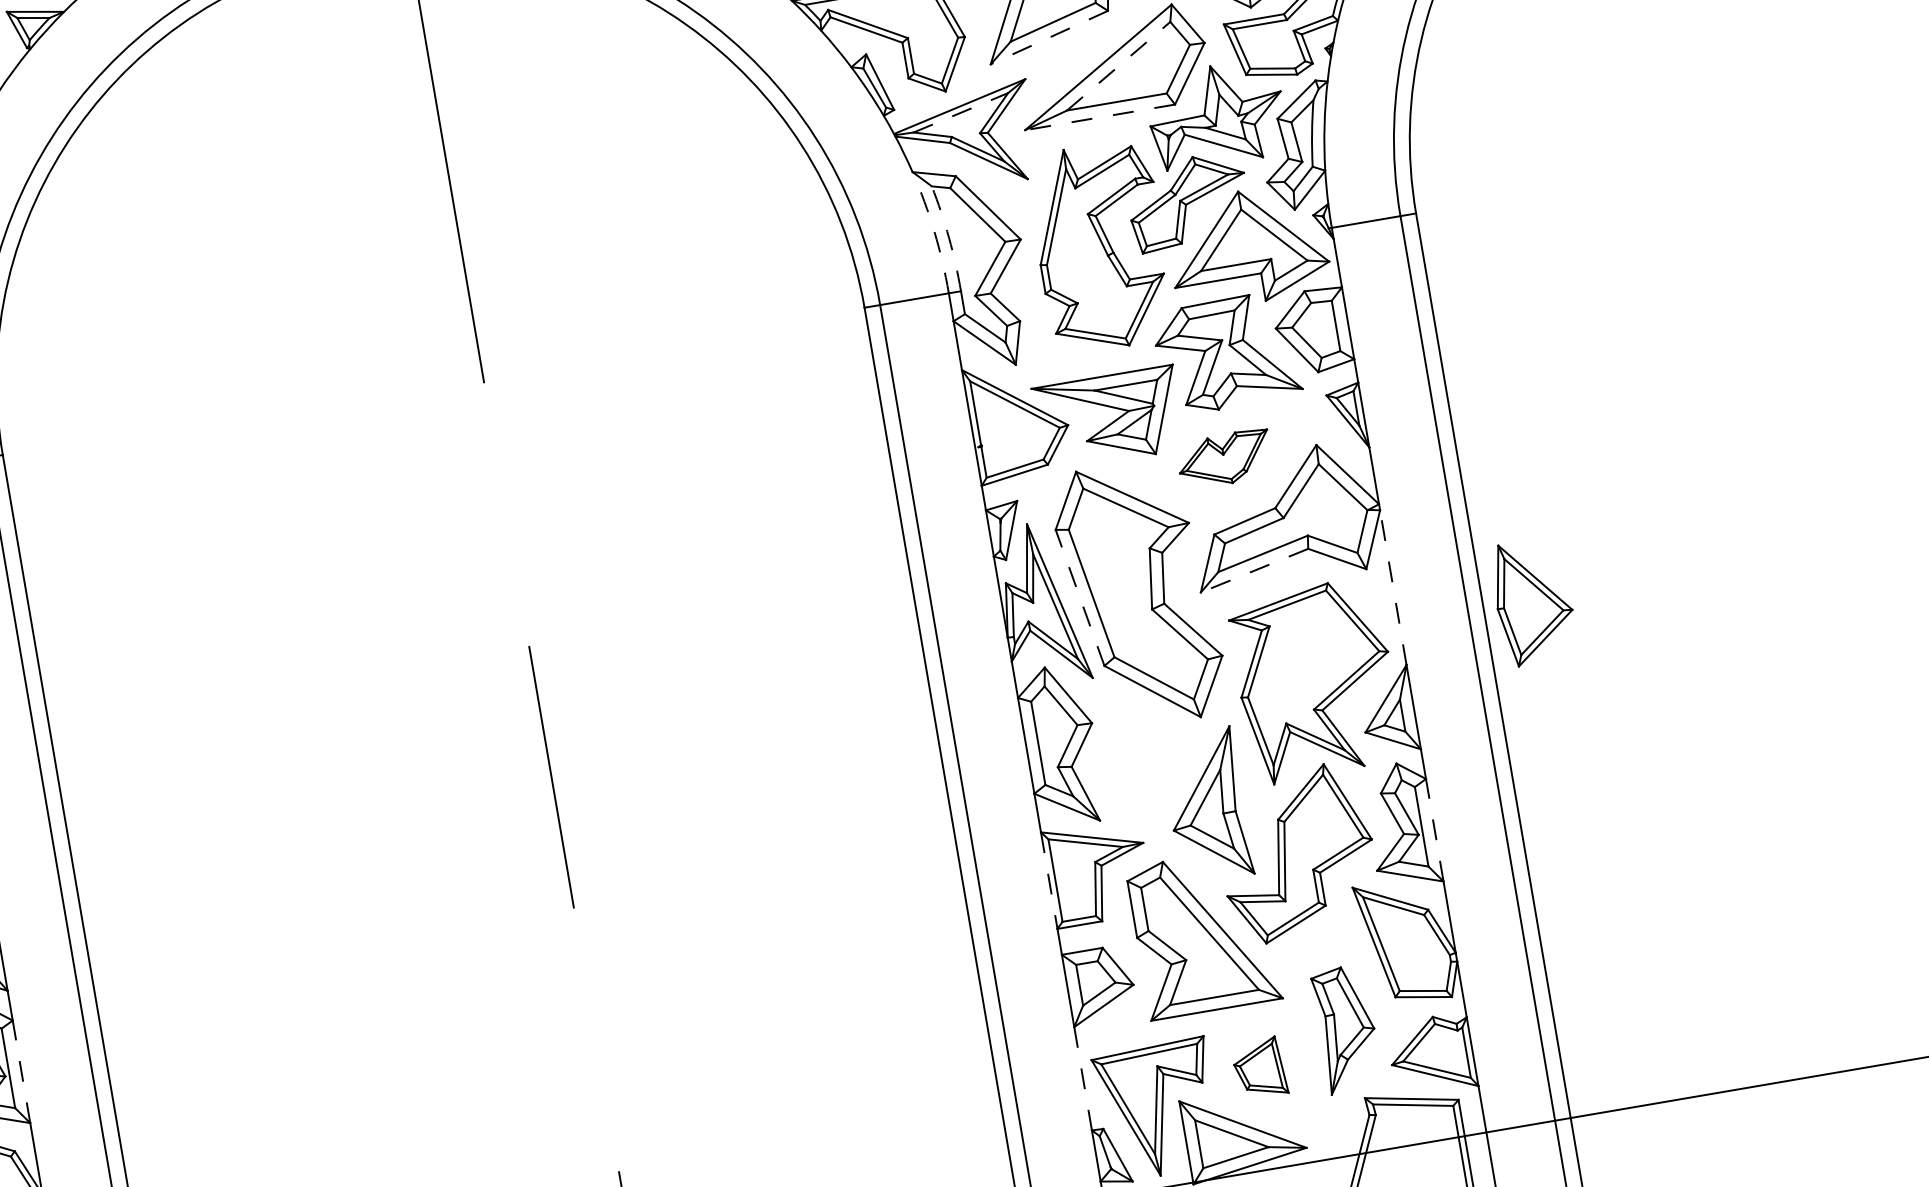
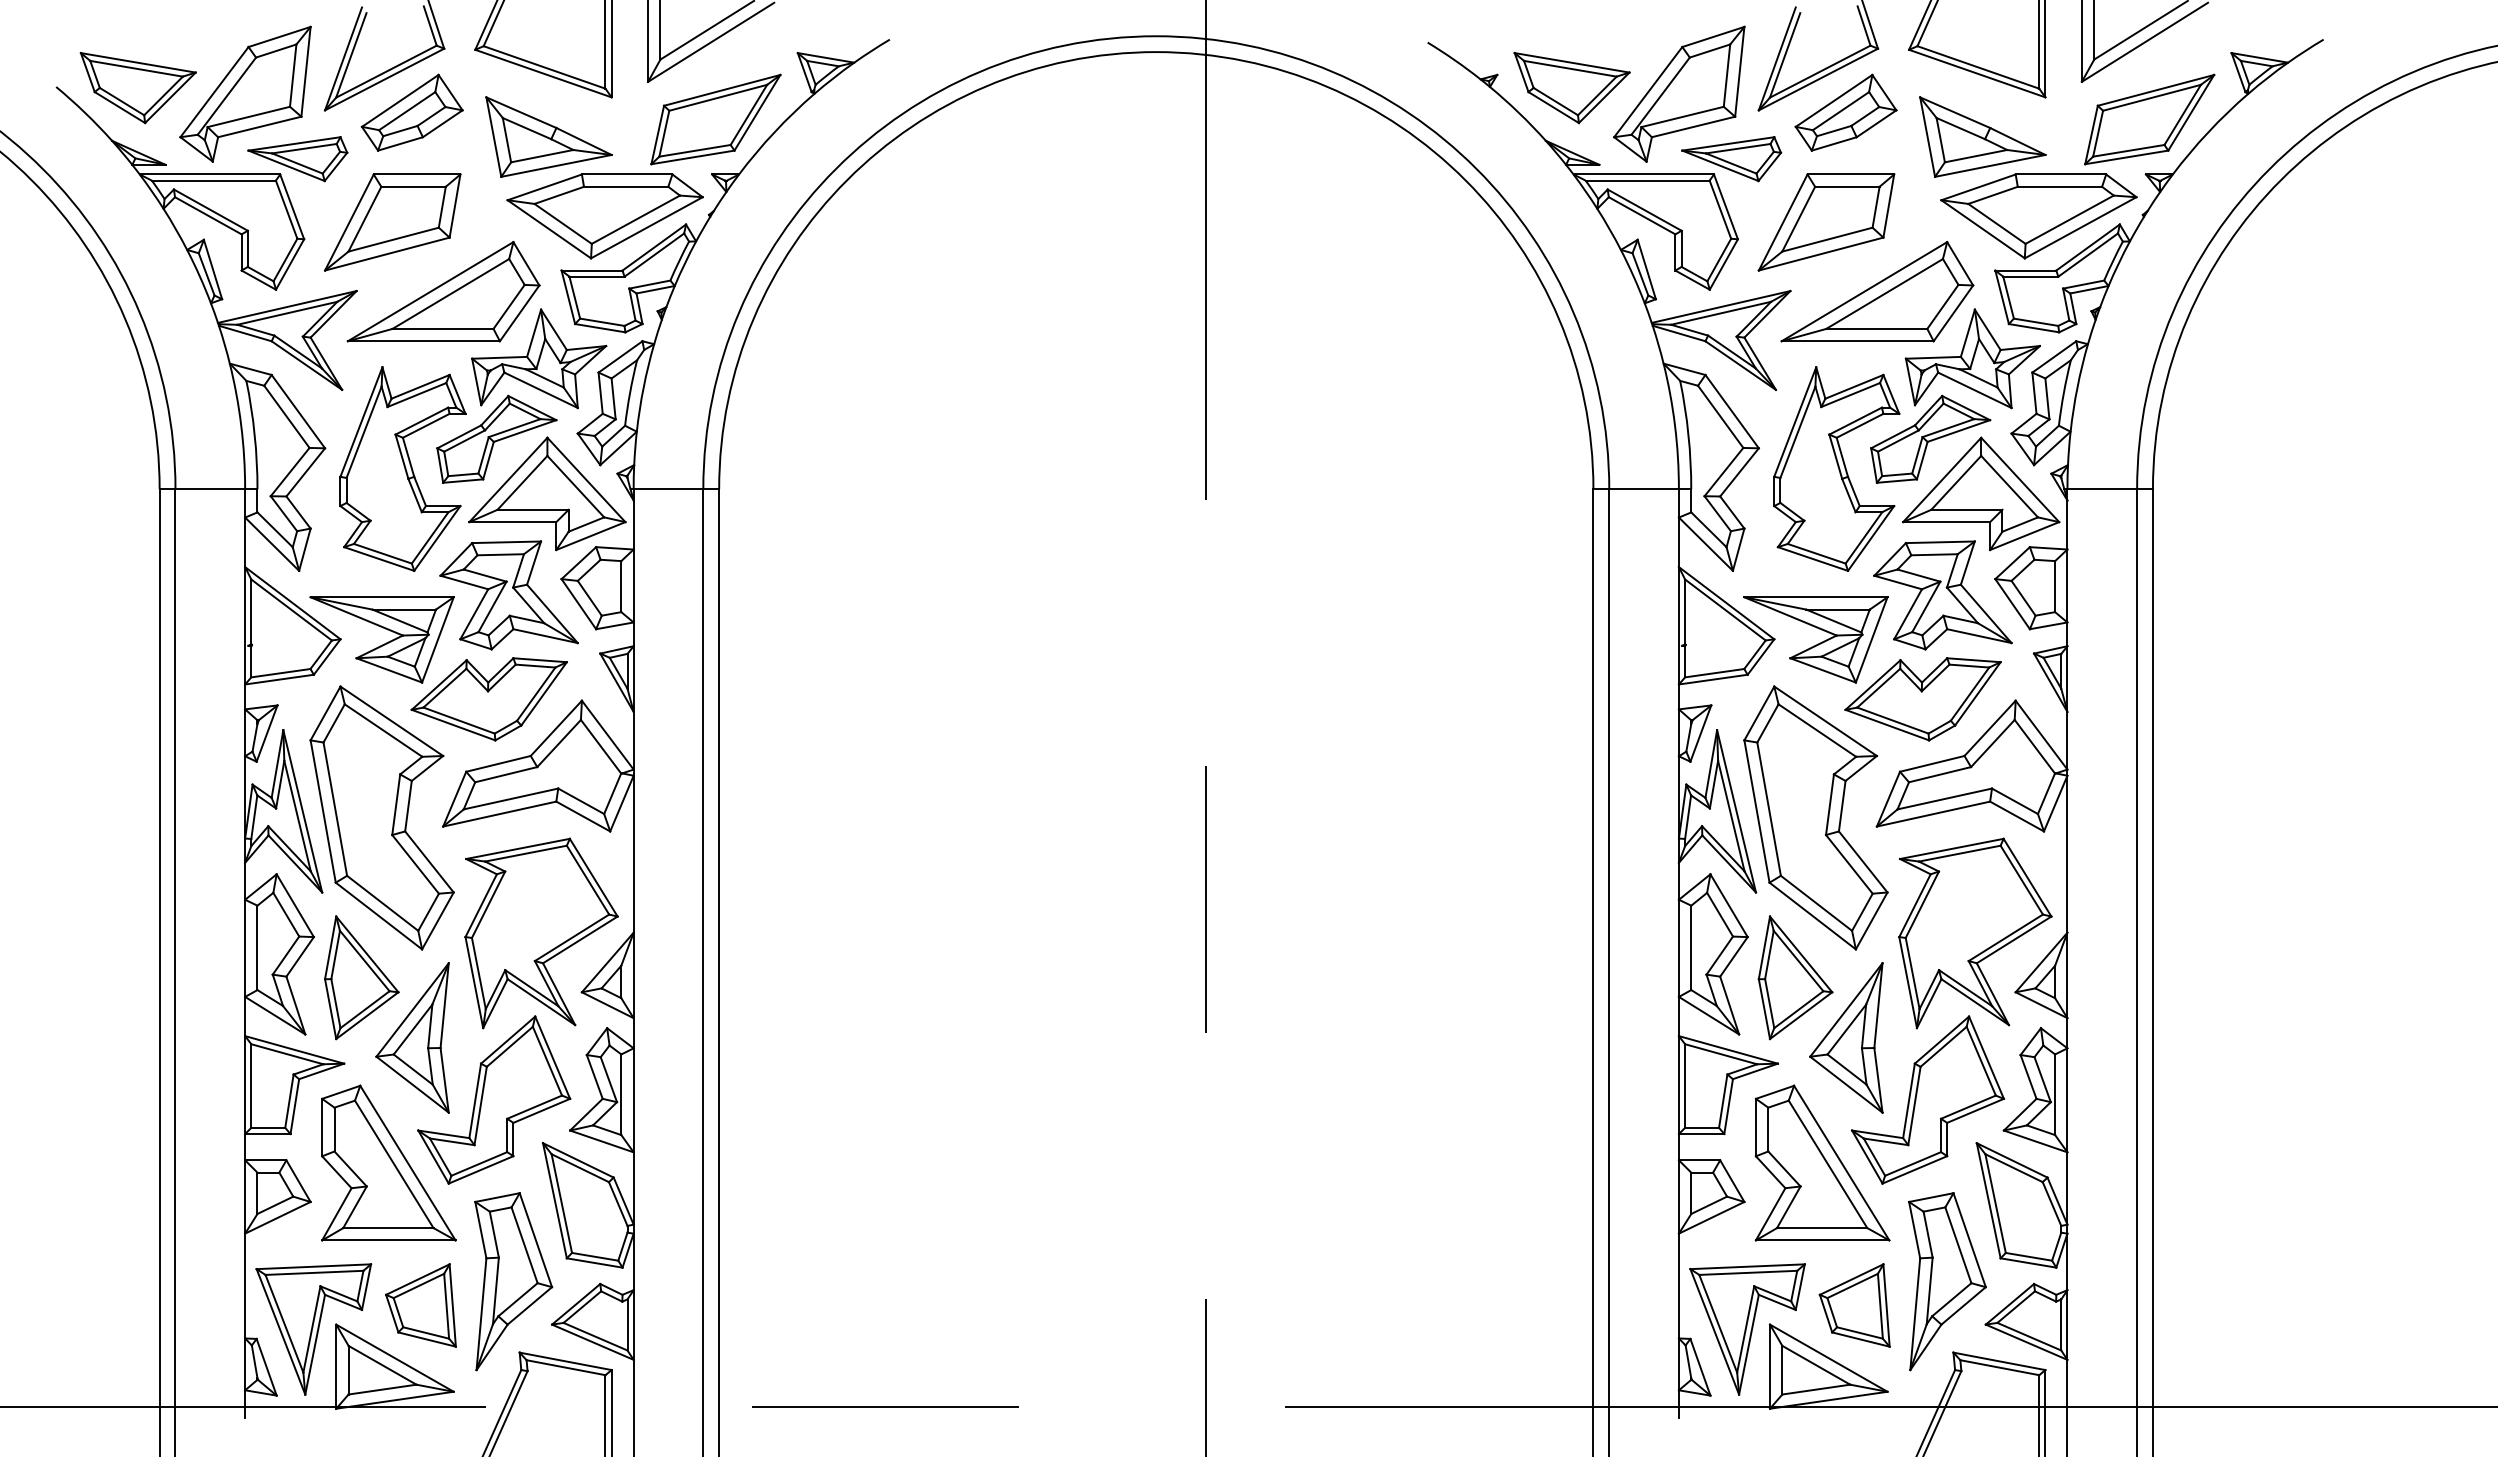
line: (1048, 38) -> (1820, 254), dashed -> solid
line: (1119, 65) -> (1885, 293), dashed -> solid
line: (961, 112) -> (1721, 313), dashed -> solid
line: (1099, 117) -> (1857, 341), dashed -> solid
arc: (934, 231) -> (1675, 425), dashed -> solid
arc: (949, 237) -> (1688, 434), dashed -> solid
part: (1224, 459) -> (1922, 699), size x1.67
line: (1254, 571) -> (1933, 814), dashed -> solid
line: (1393, 586) -> (2067, 853), dashed -> solid
line: (1079, 597) -> (1756, 811), dashed -> solid
part: (1533, 601) -> (1795, 977), moved
line: (1434, 829) -> (2067, 1099), dashed -> solid
line: (1048, 881) -> (1678, 1085), dashed -> solid
part: (1347, 1029) -> (1947, 1281), size x1.43
part: (1259, 1068) -> (1854, 1305), size x1.43
line: (21, 1071) -> (633, 1099), dashed -> solid
line: (1082, 1079) -> (1678, 1286), dashed -> solid

